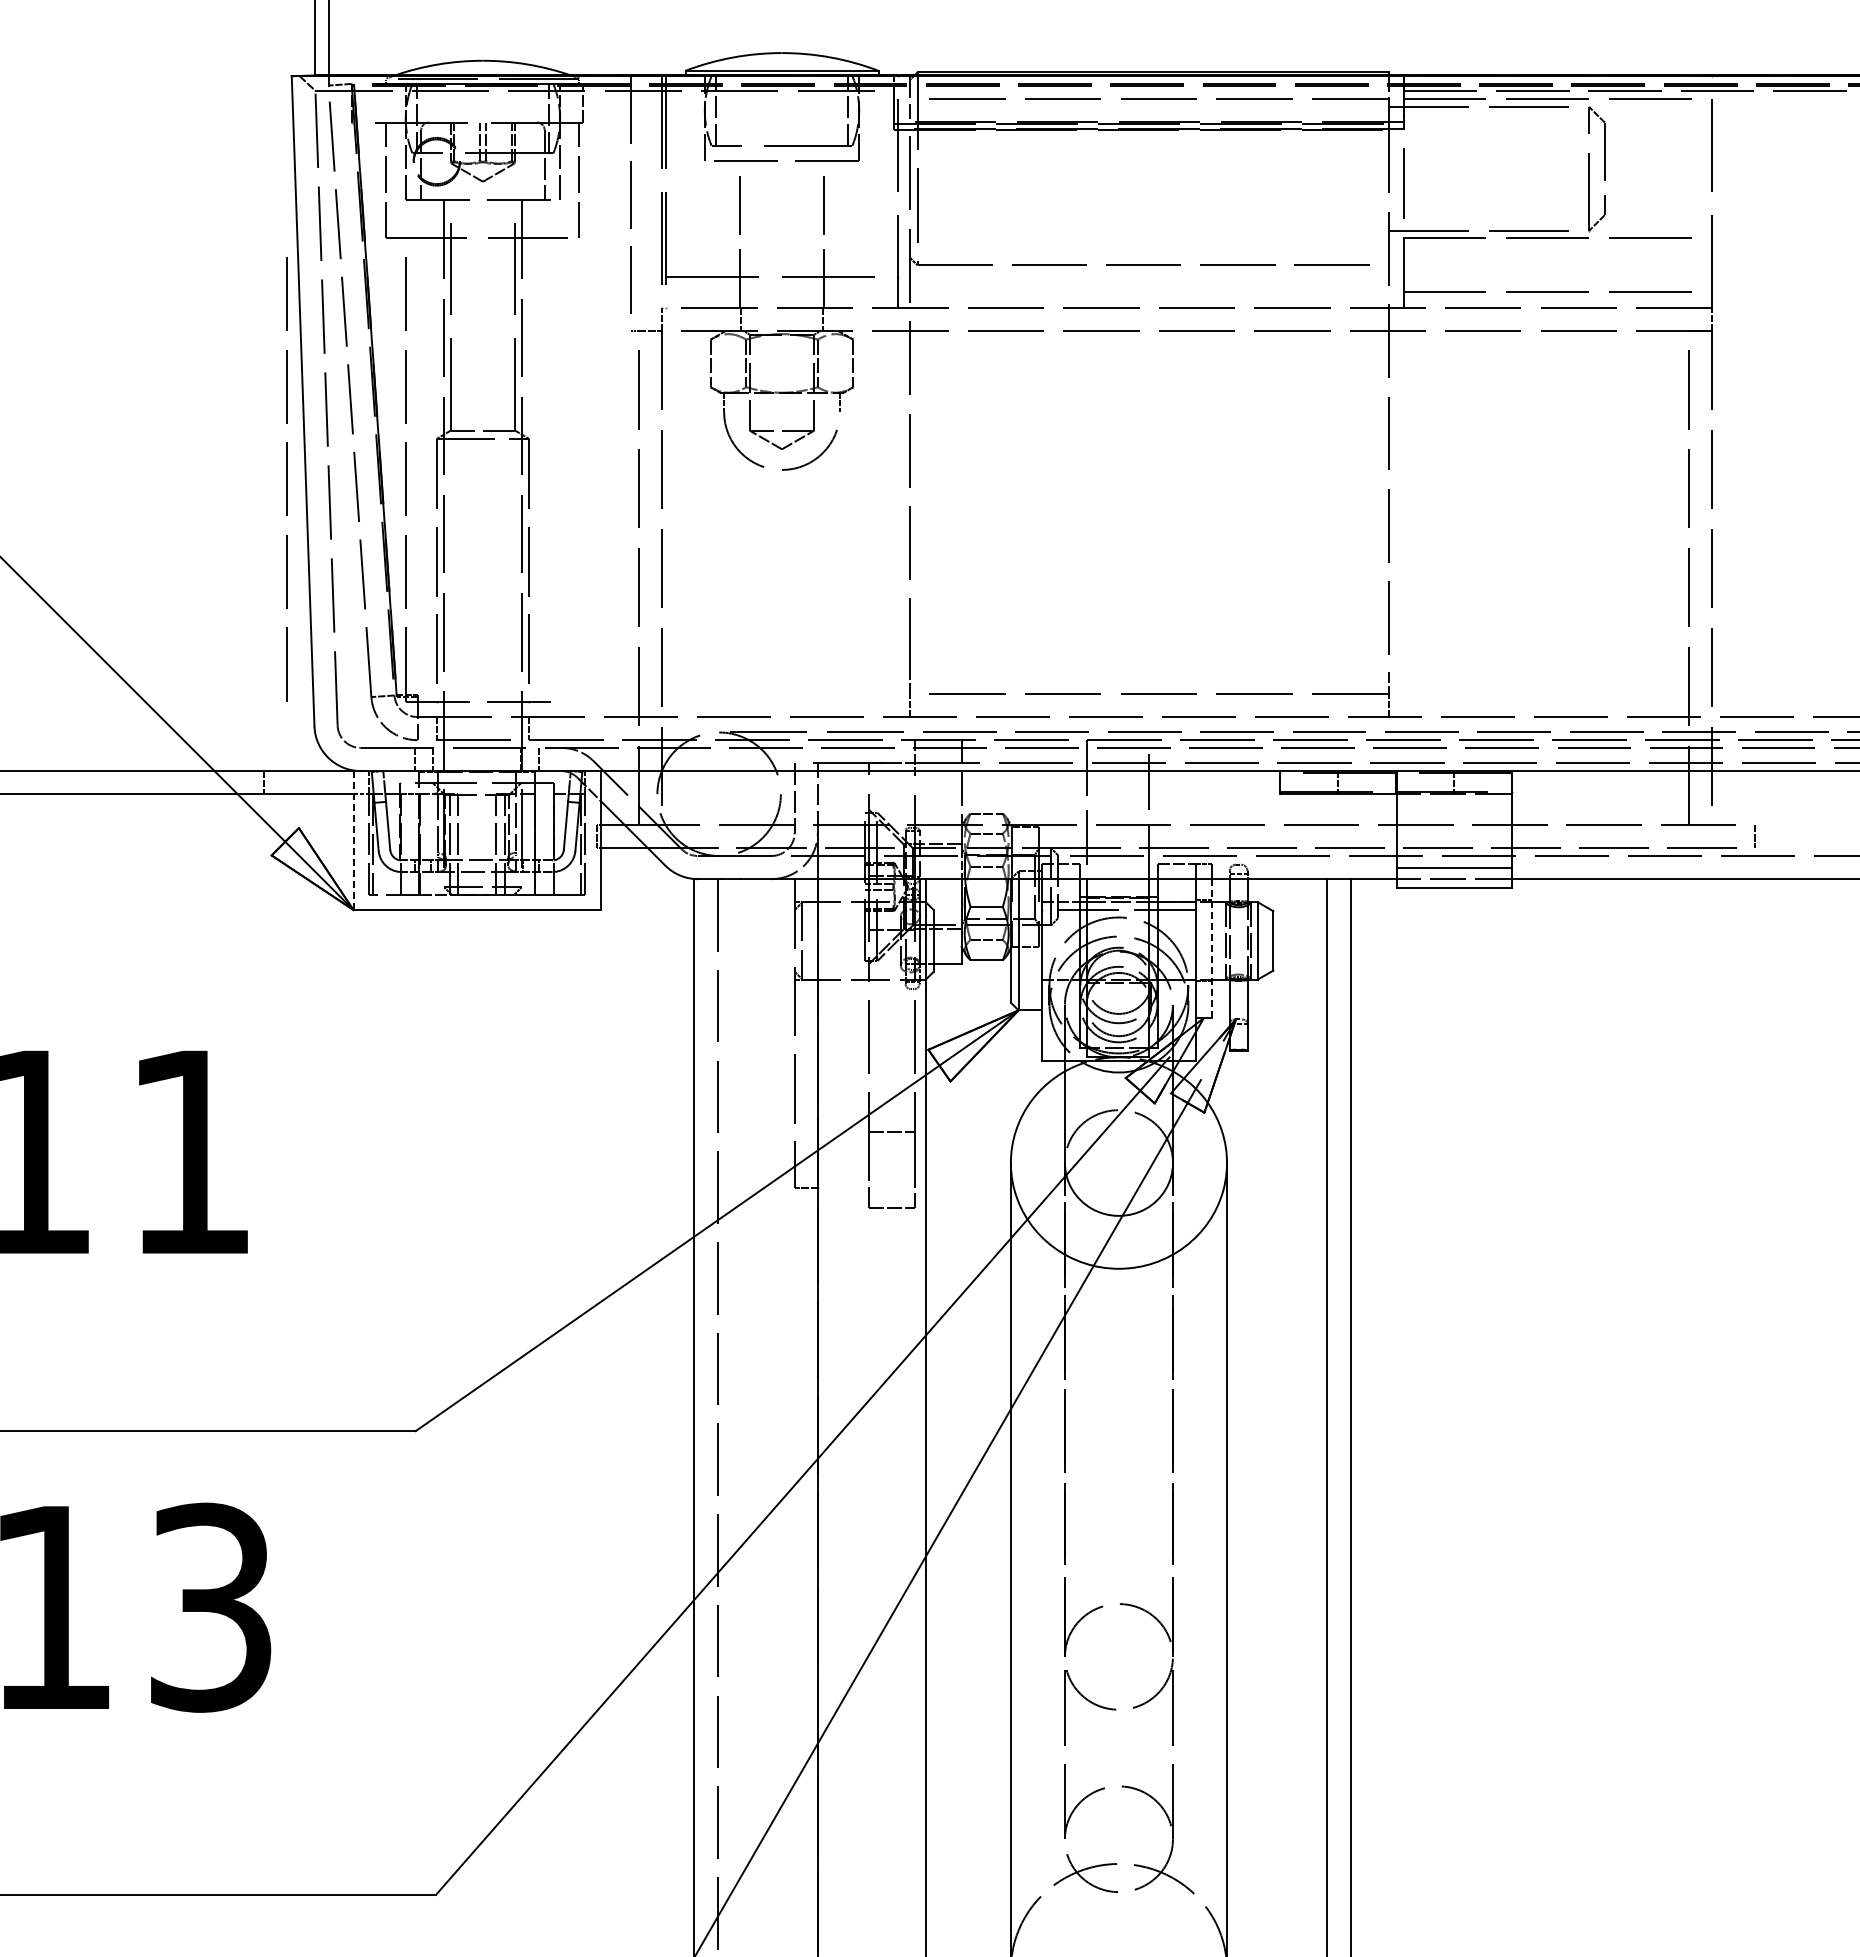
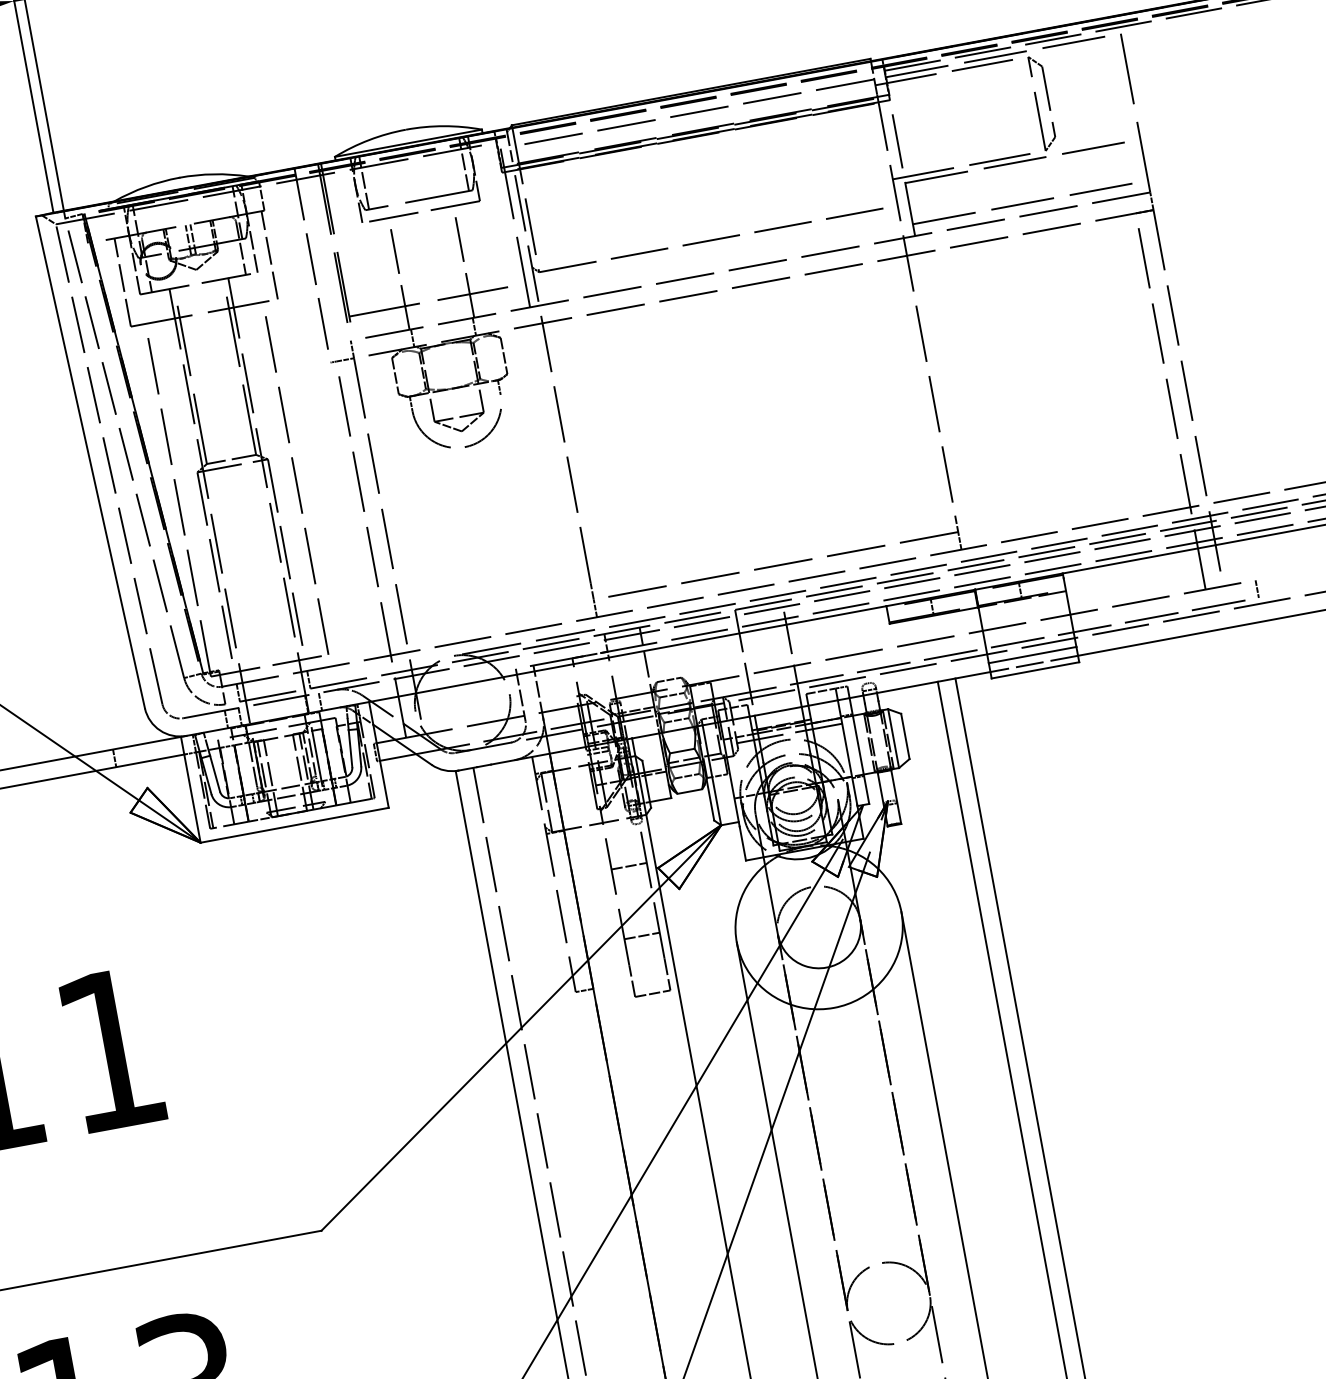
line: (286, 479) -> (296, 485), moved
line: (353, 840) -> (190, 789), dashed -> solid
line: (1211, 949) -> (859, 751), dashed -> solid
line: (891, 1040) -> (628, 866), added

